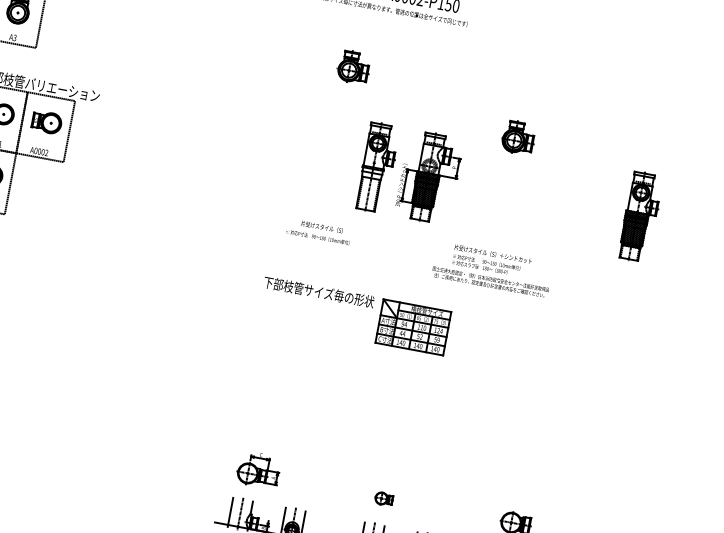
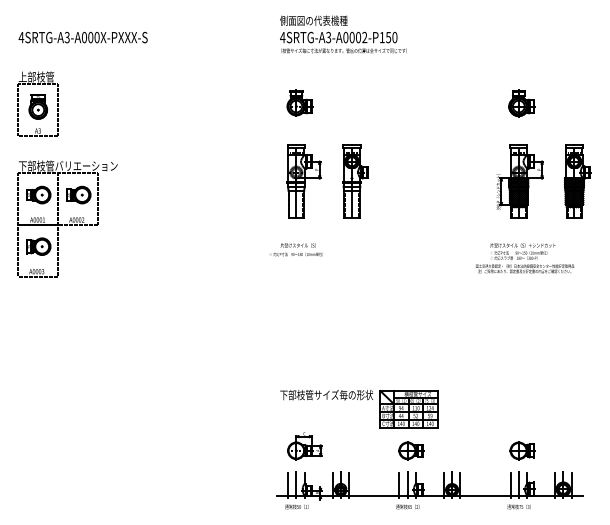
part: (353, 66) -> (299, 102), moved
part: (518, 137) -> (521, 103), moved
part: (316, 156) -> (303, 181), added
part: (428, 177) -> (519, 181), moved
text: (317, 231) -> (295, 249), moved
text: (493, 270) -> (525, 258), moved
part: (357, 306) -> (360, 400), moved
part: (384, 498) -> (411, 450), size x1.67

